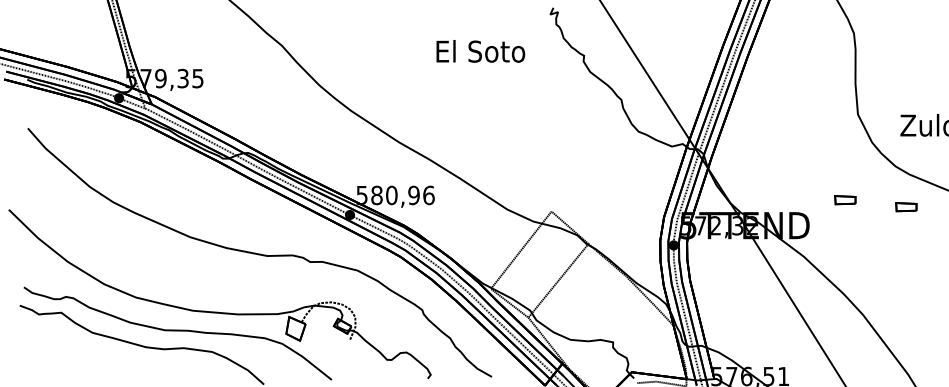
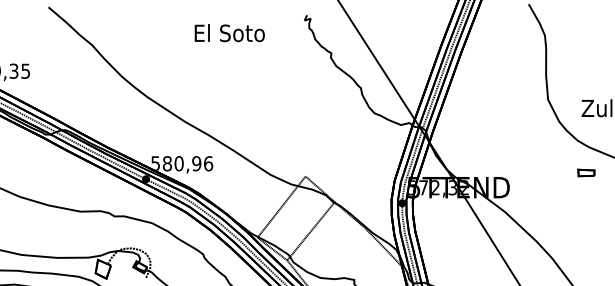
text: (480, 51) -> (229, 33), moved
part: (845, 200) -> (538, 167), removed

